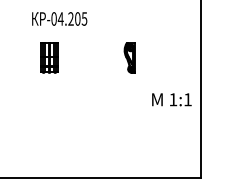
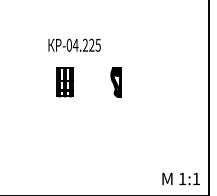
text: (77, 19) -> (91, 45), -04.205 -> -04.225
part: (129, 58) -> (115, 82), moved
text: (171, 100) -> (180, 179), moved

